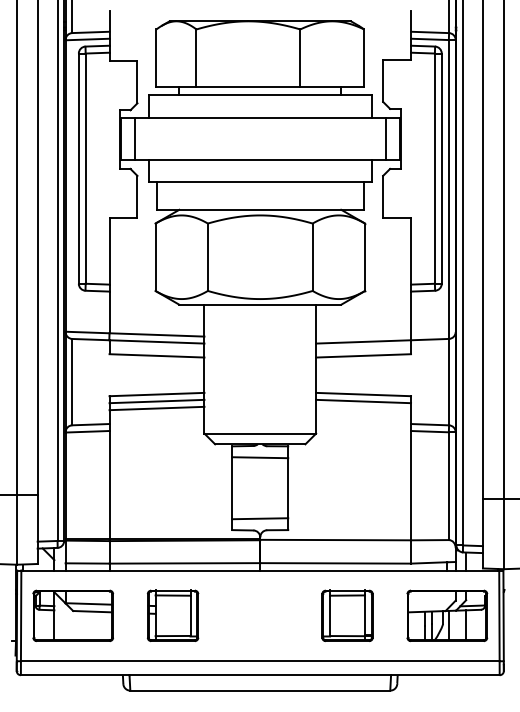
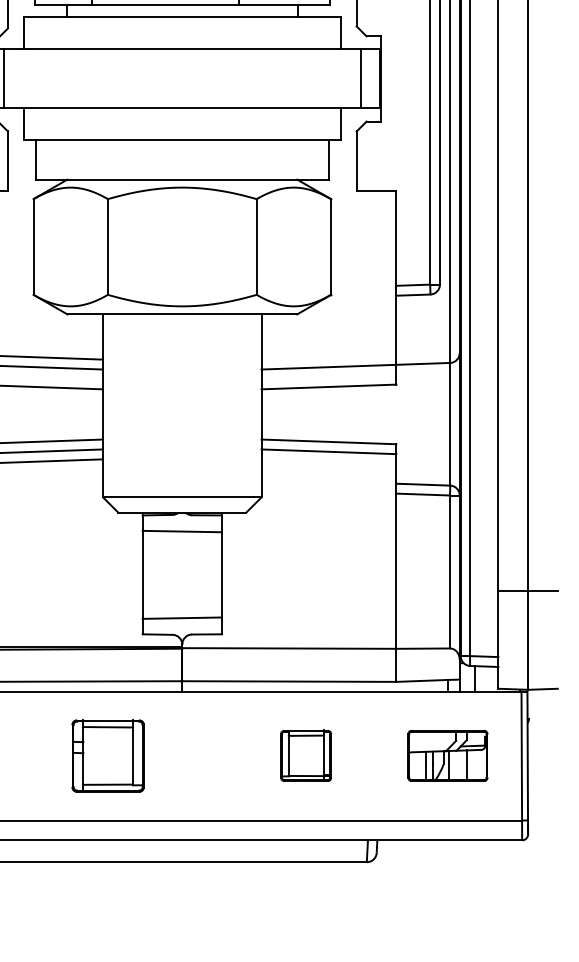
part: (172, 615) -> (107, 755), moved
part: (347, 615) -> (306, 755), size x0.7
part: (447, 615) -> (448, 755), size x0.7

